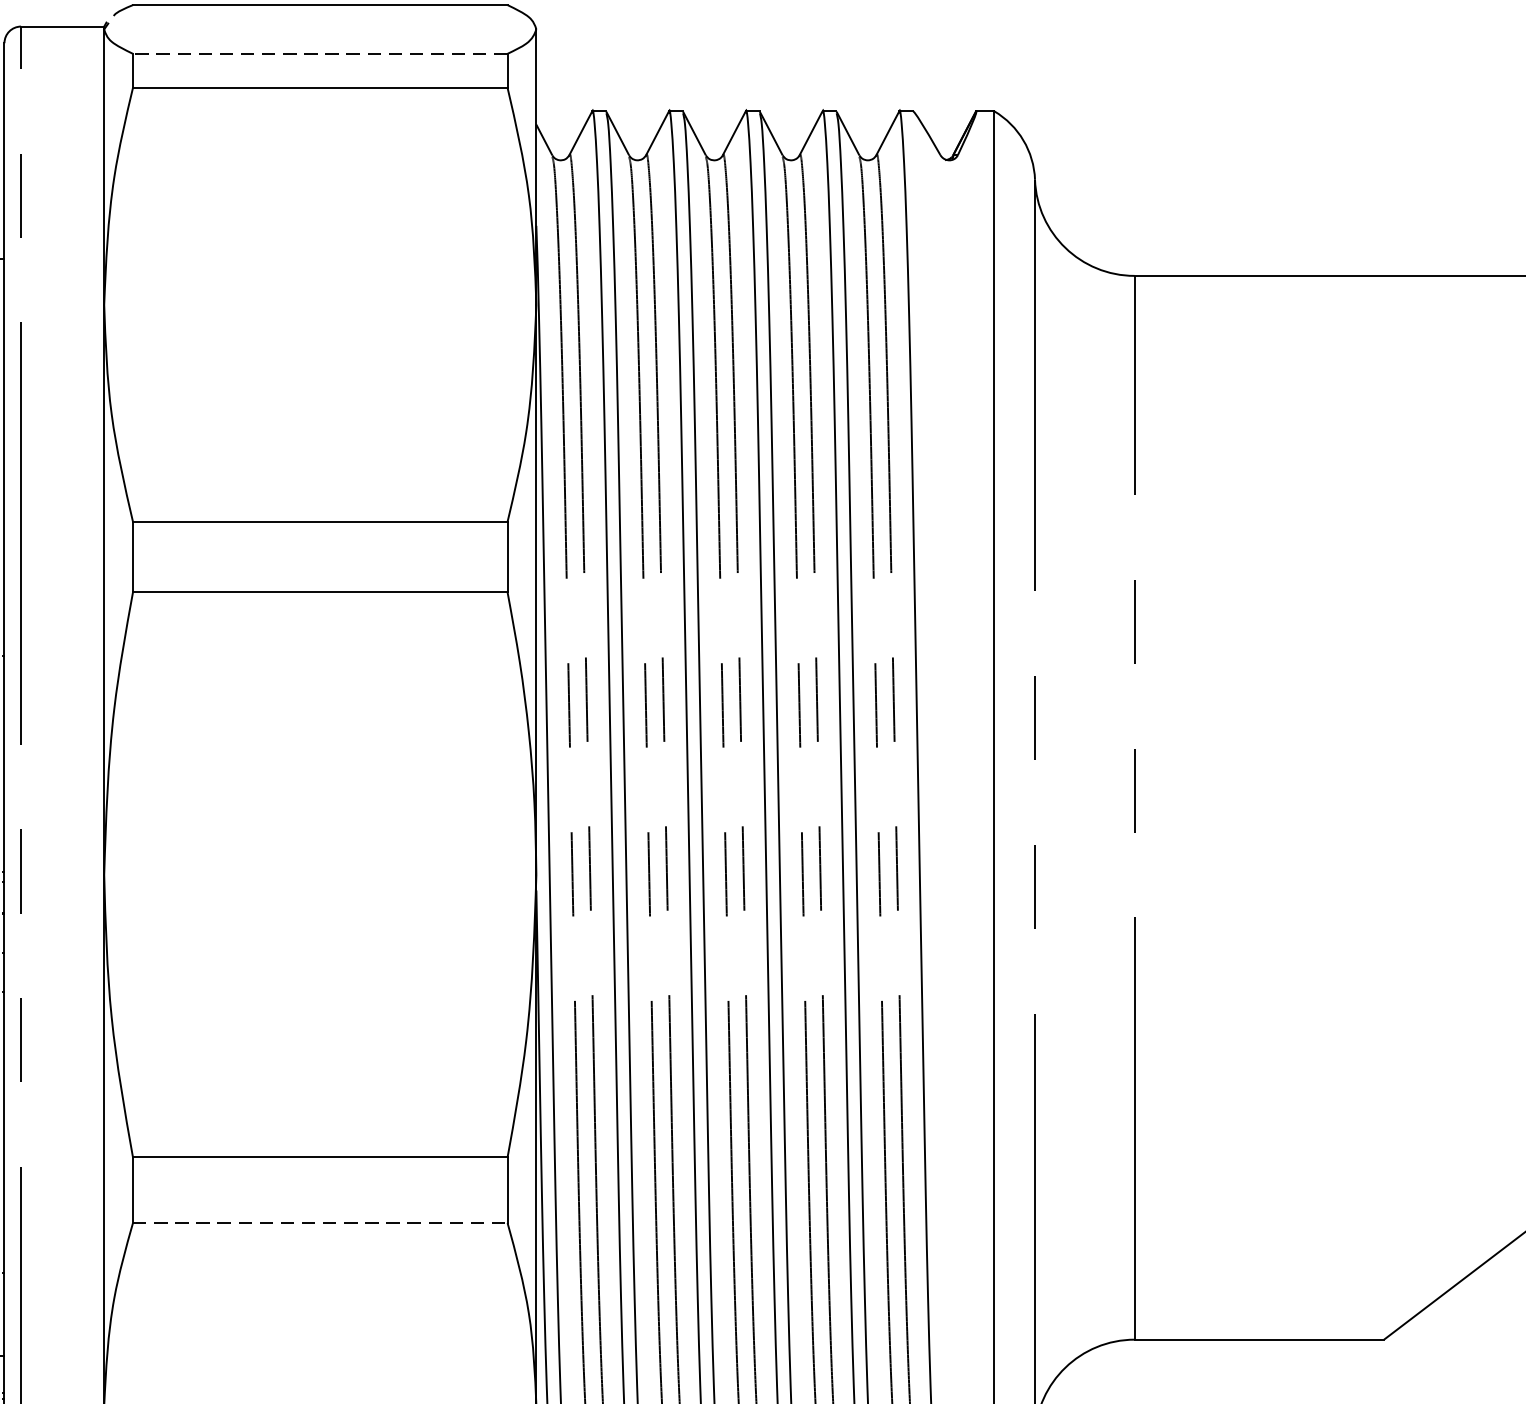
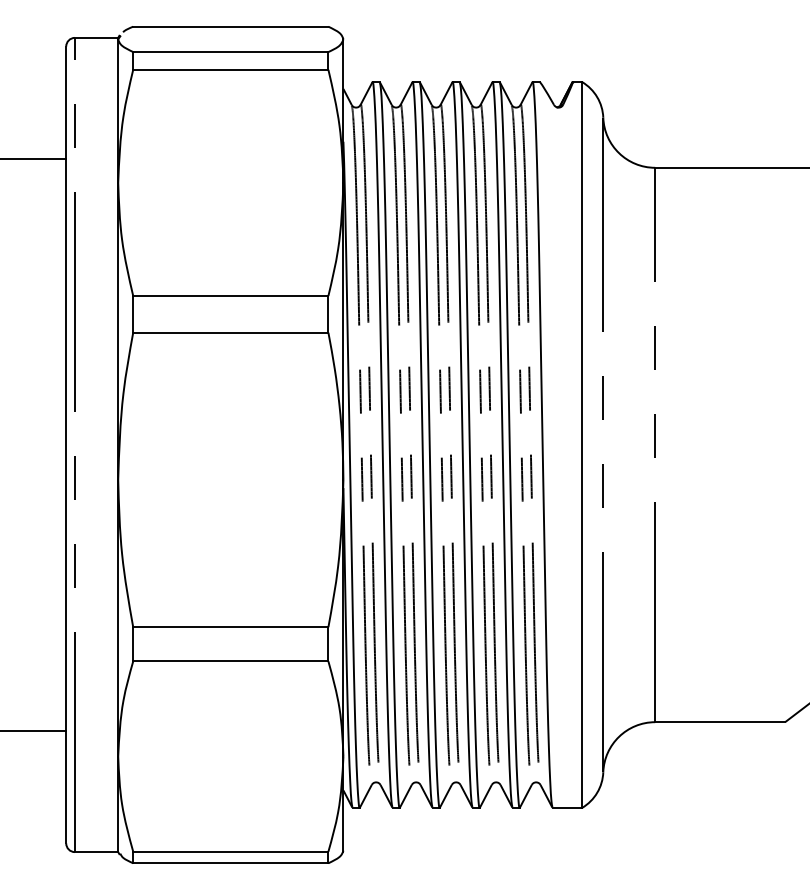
line: (319, 54) -> (230, 52), dashed -> solid
line: (319, 1223) -> (230, 661), dashed -> solid

